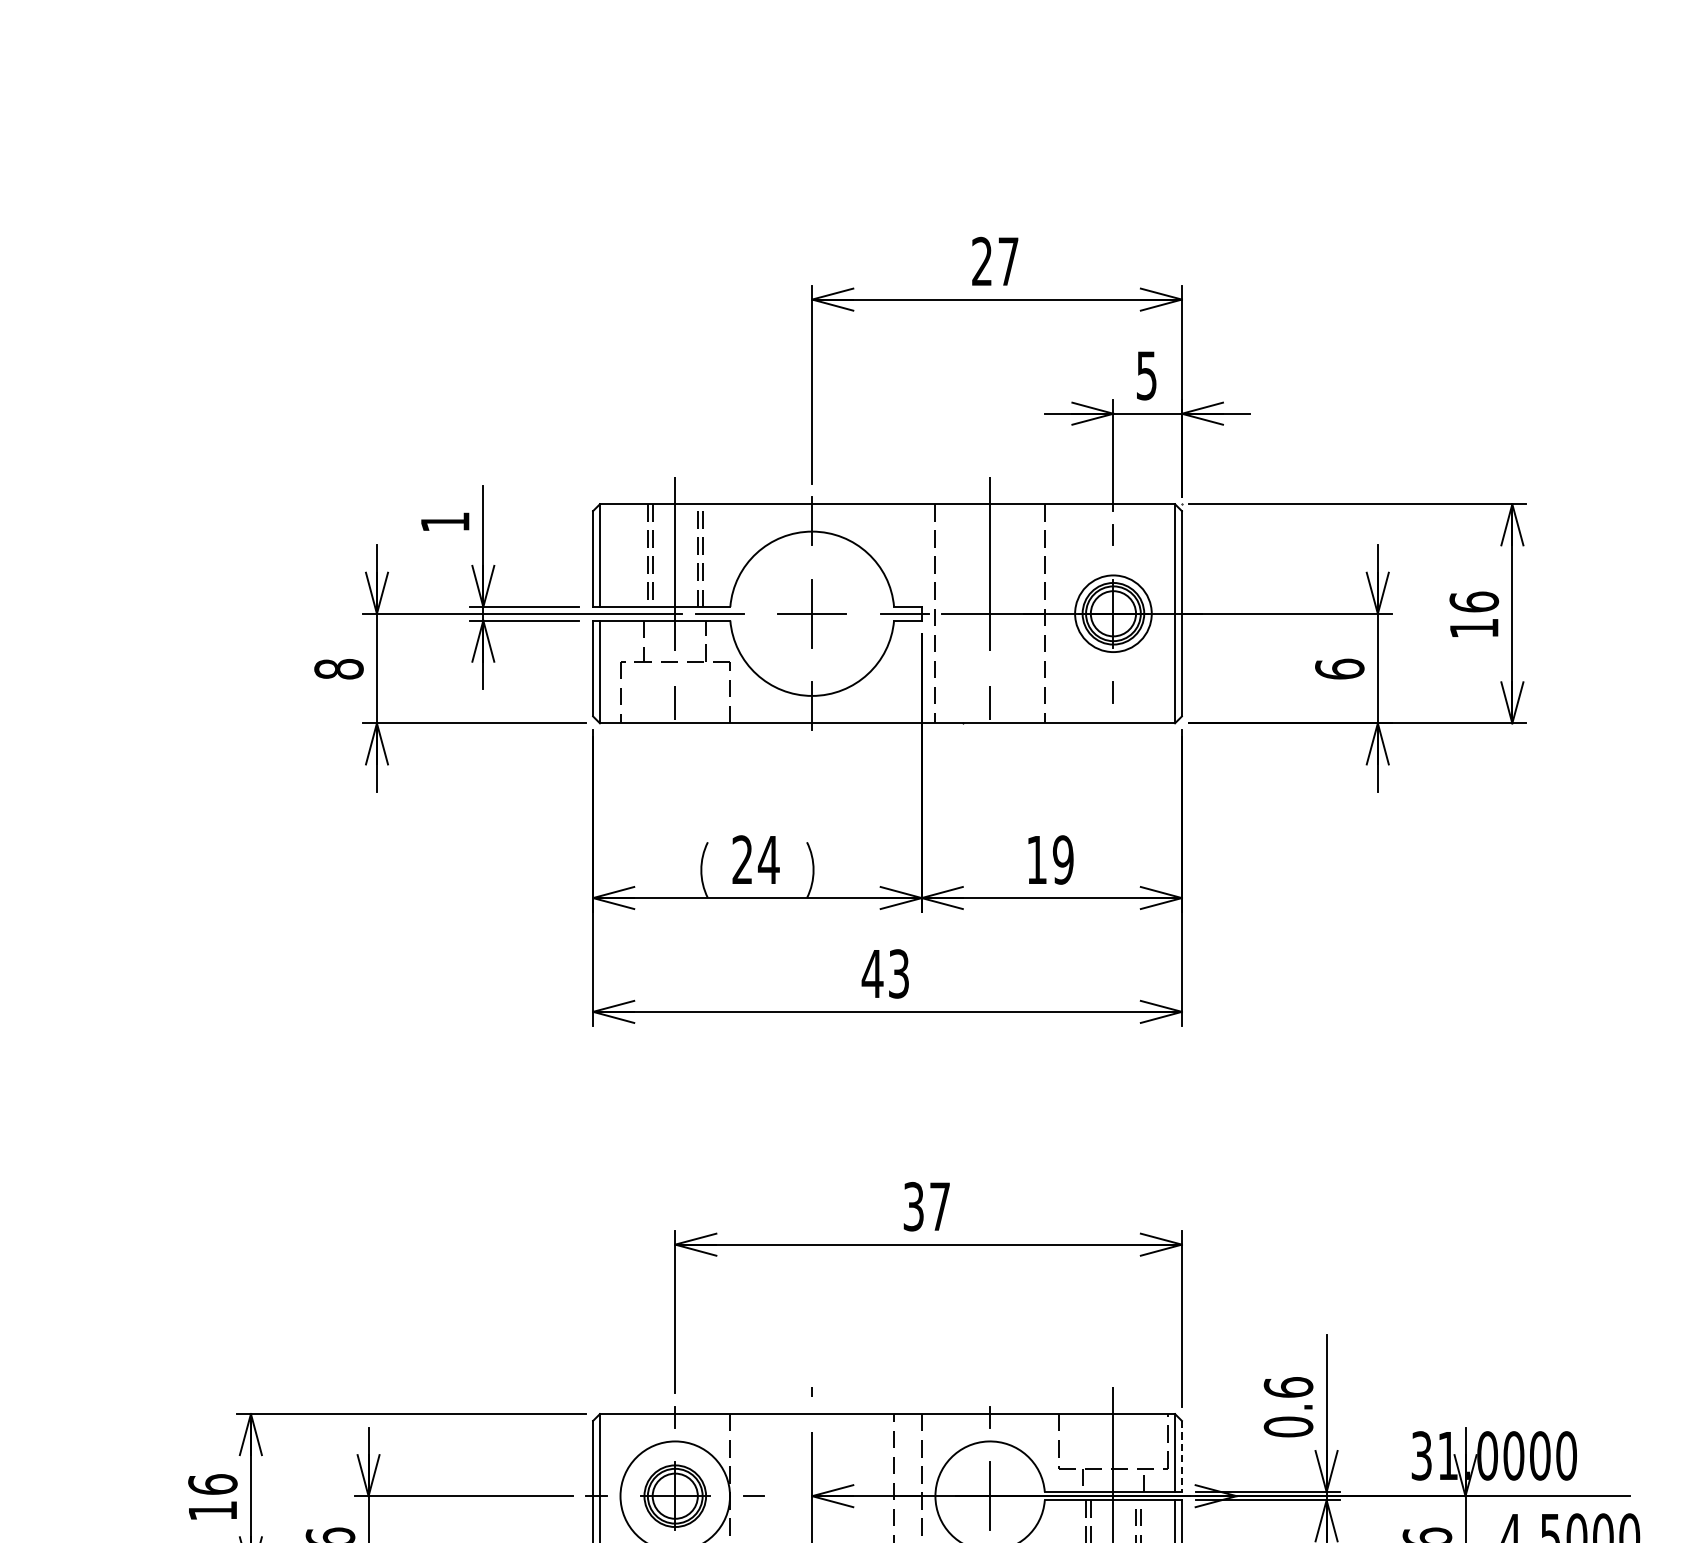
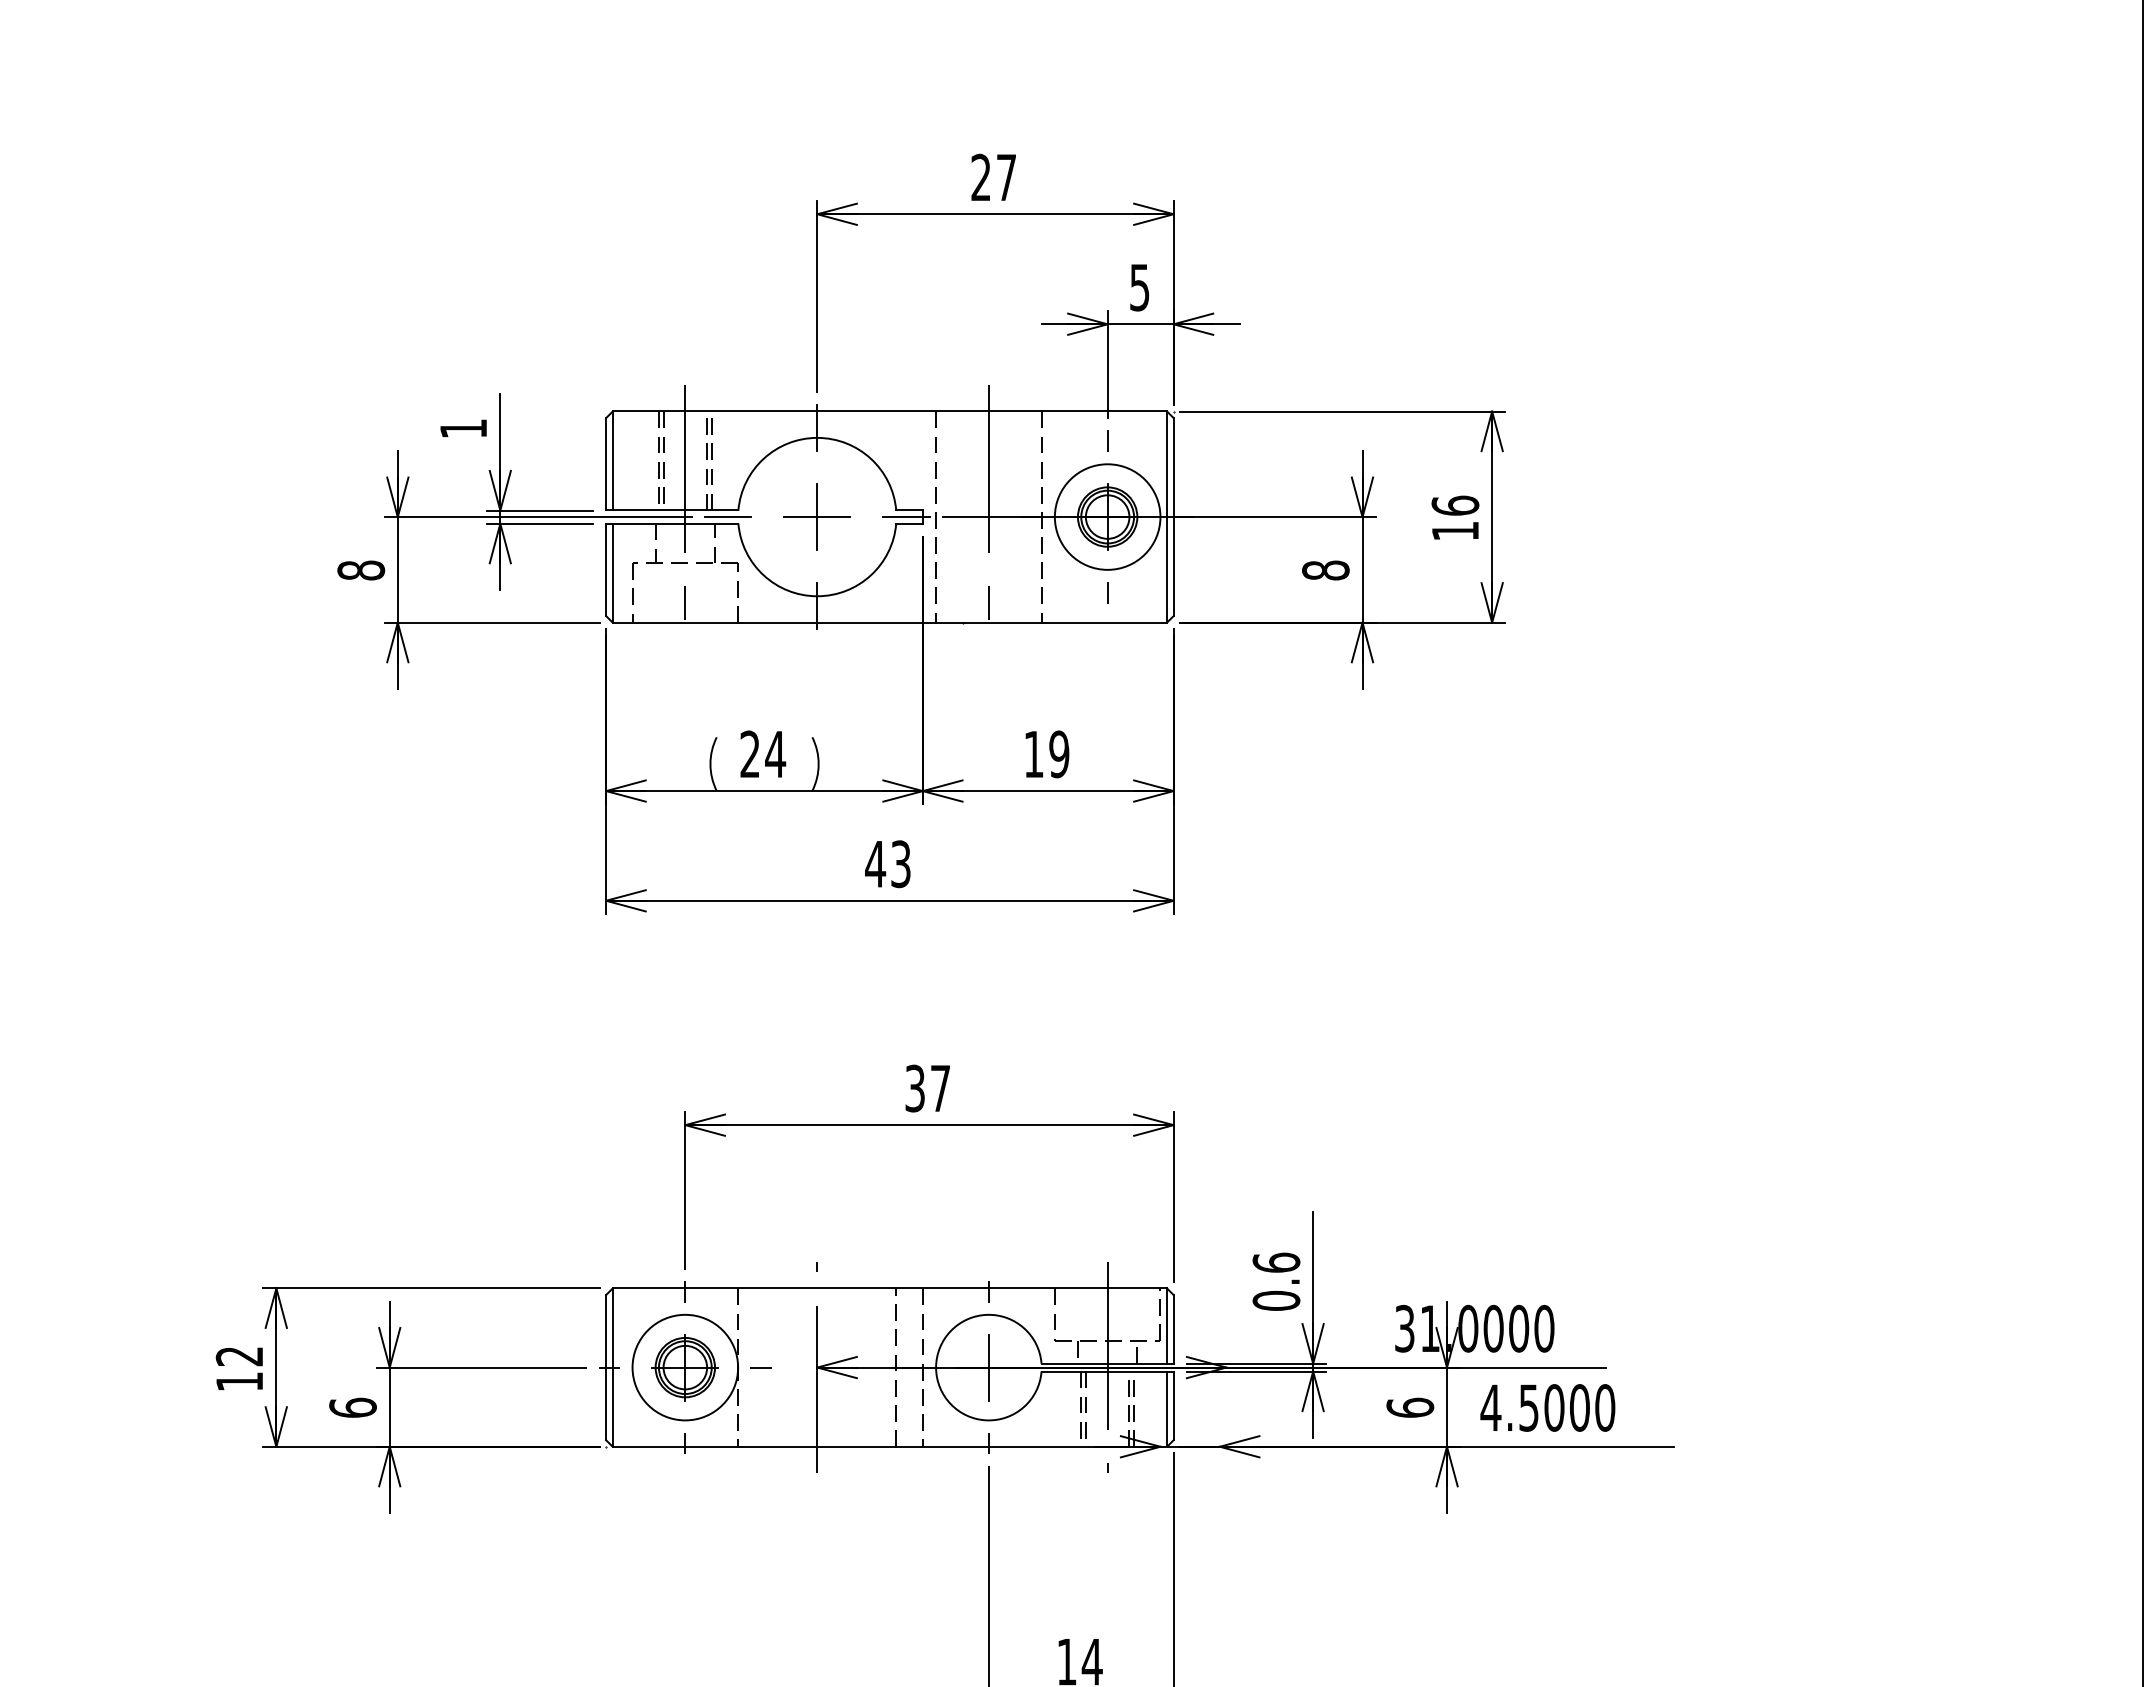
circle: (1113, 613) -> (1107, 516), size x1.43
text: (1339, 669) -> (1325, 570), 6 -> 8
line: (1181, 1456) -> (1173, 1329), dashed -> solid
text: (212, 1484) -> (239, 1356), 16 -> 12

